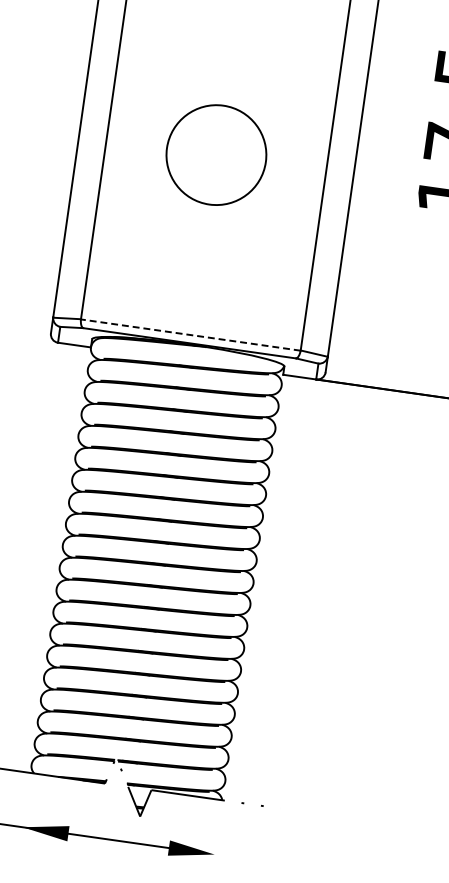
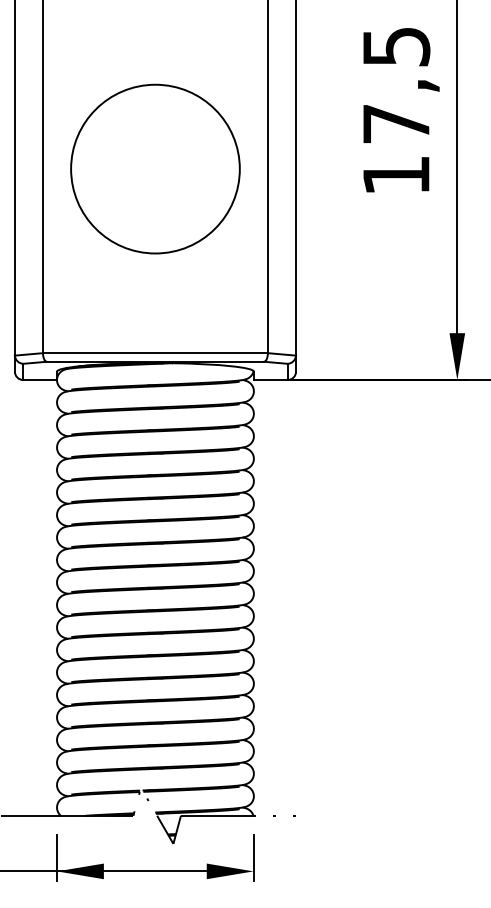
circle: (216, 154) -> (155, 168), size x1.67
line: (189, 335) -> (154, 353), dashed -> solid
line: (25, 813) -> (57, 857), added
line: (216, 840) -> (253, 857), added

